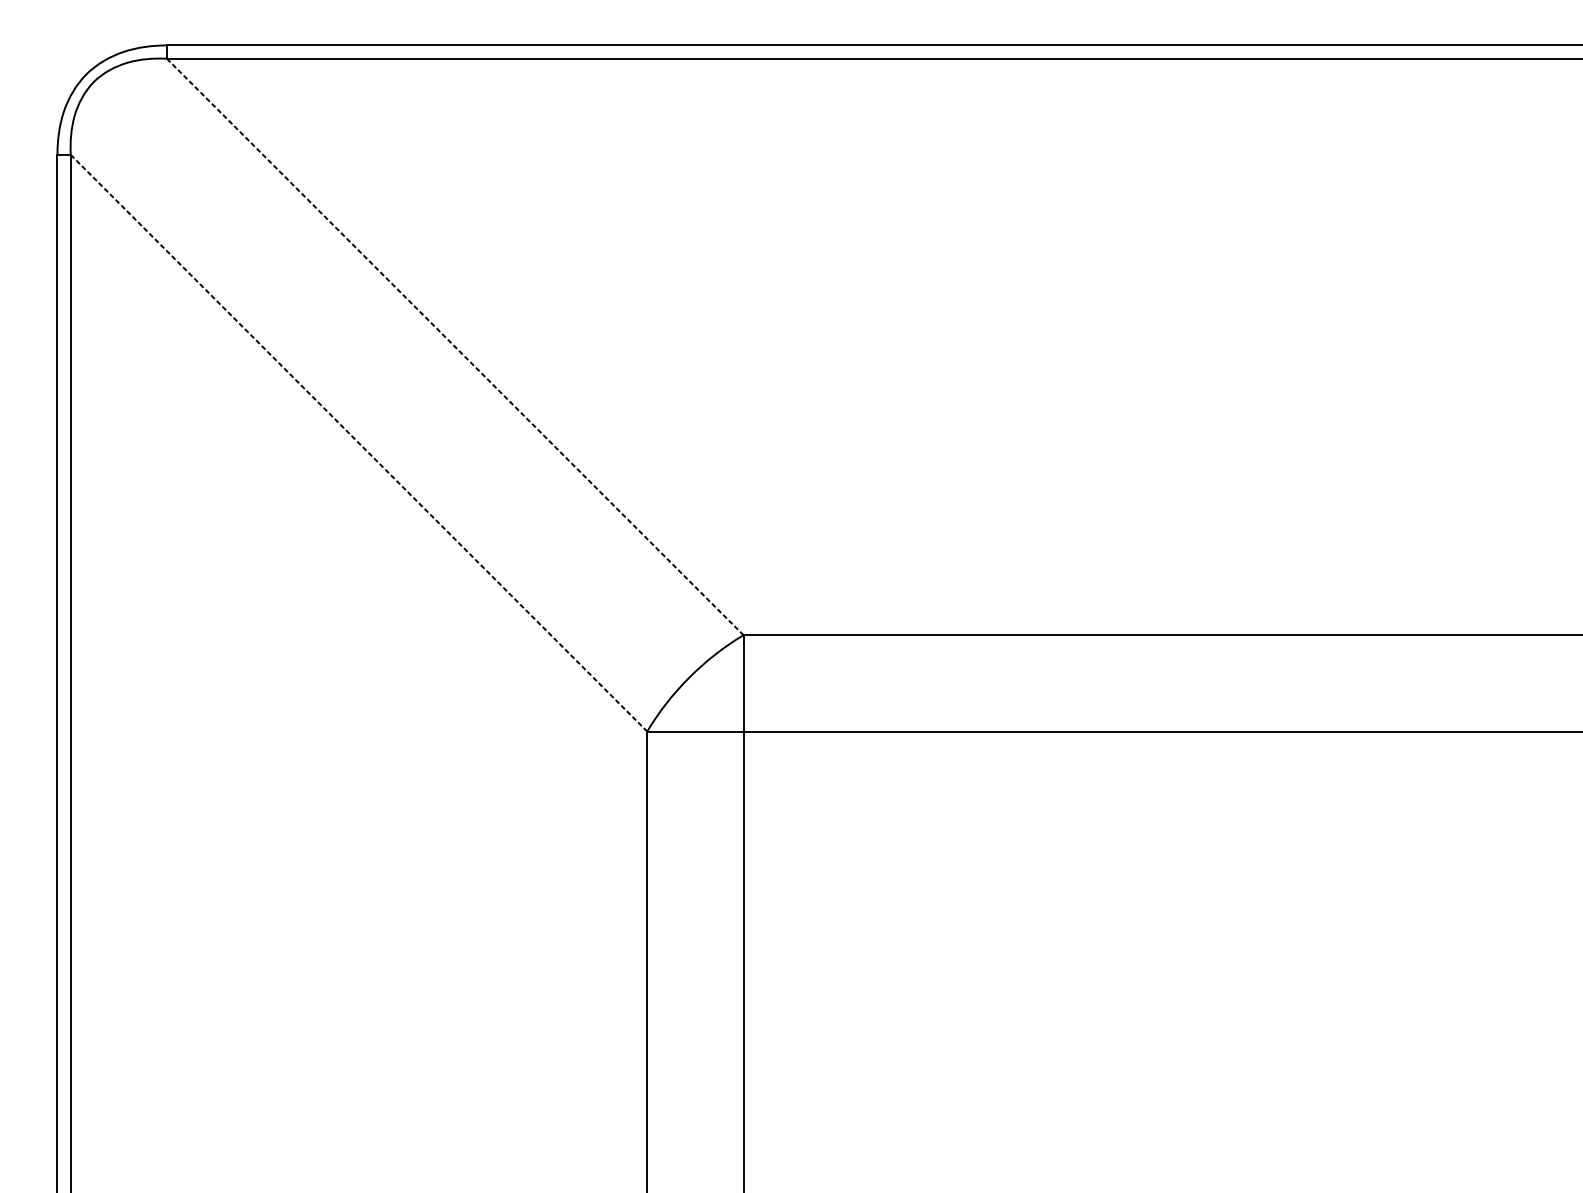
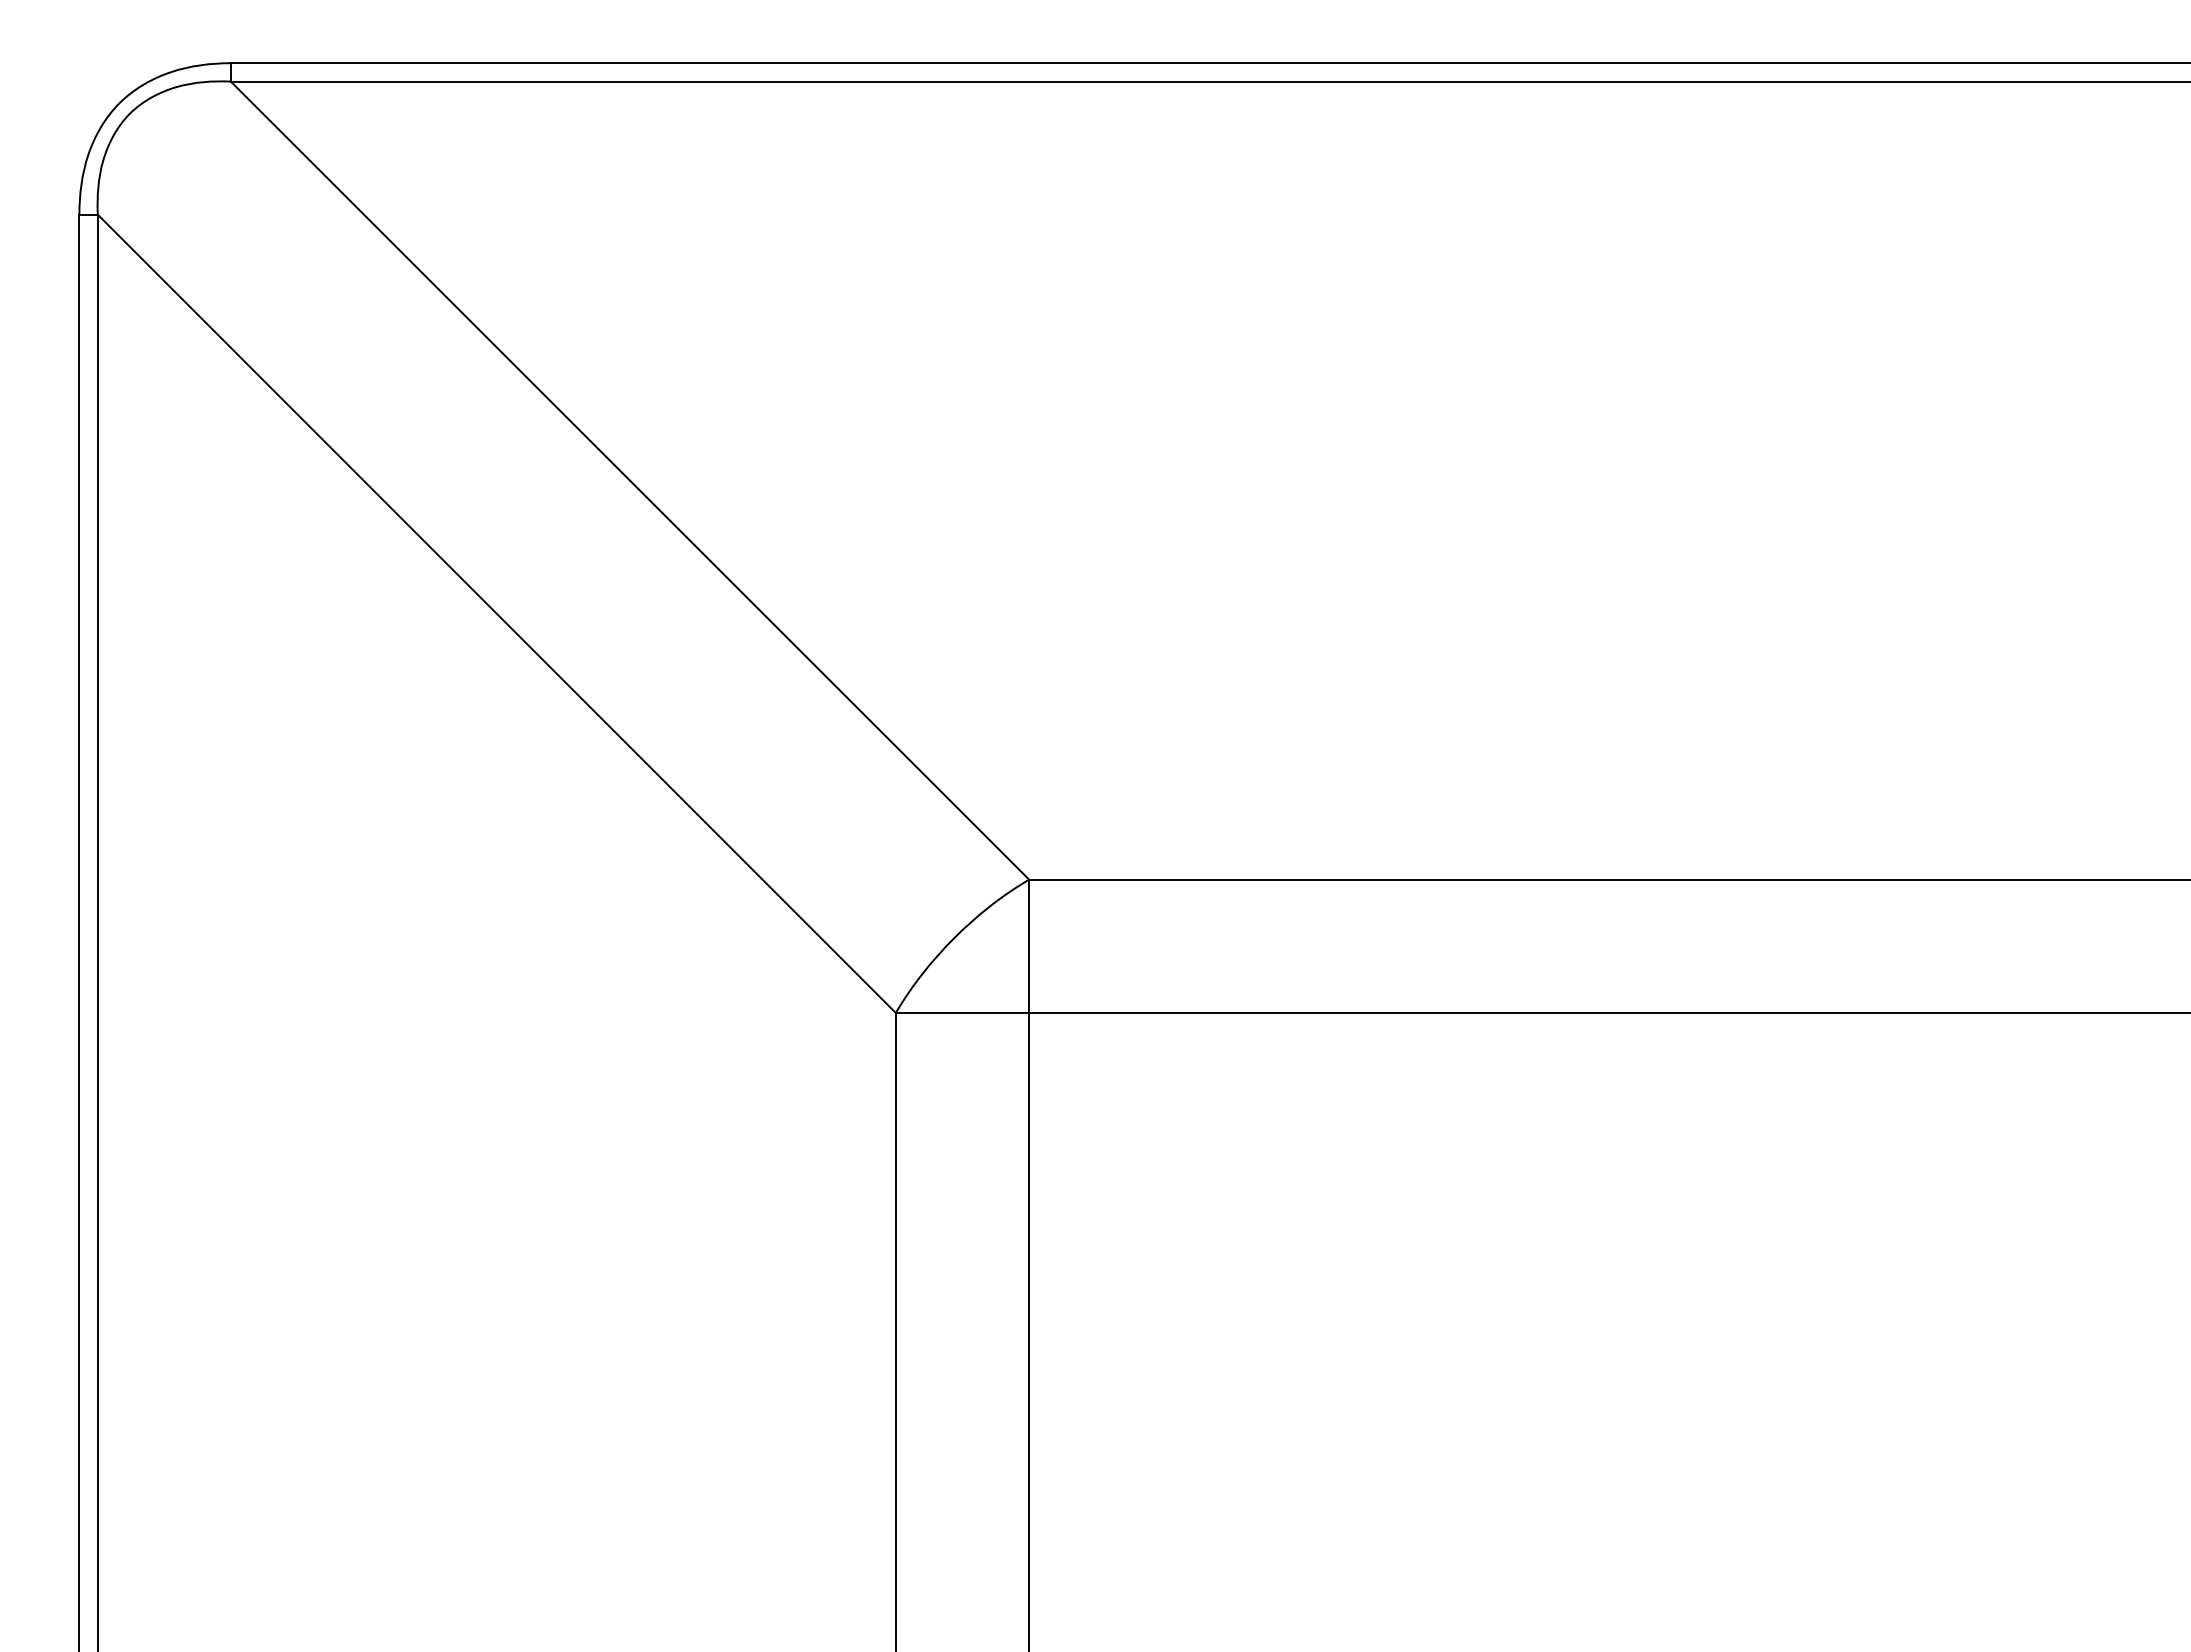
line: (455, 346) -> (630, 480), dashed -> solid
line: (359, 443) -> (497, 614), dashed -> solid

